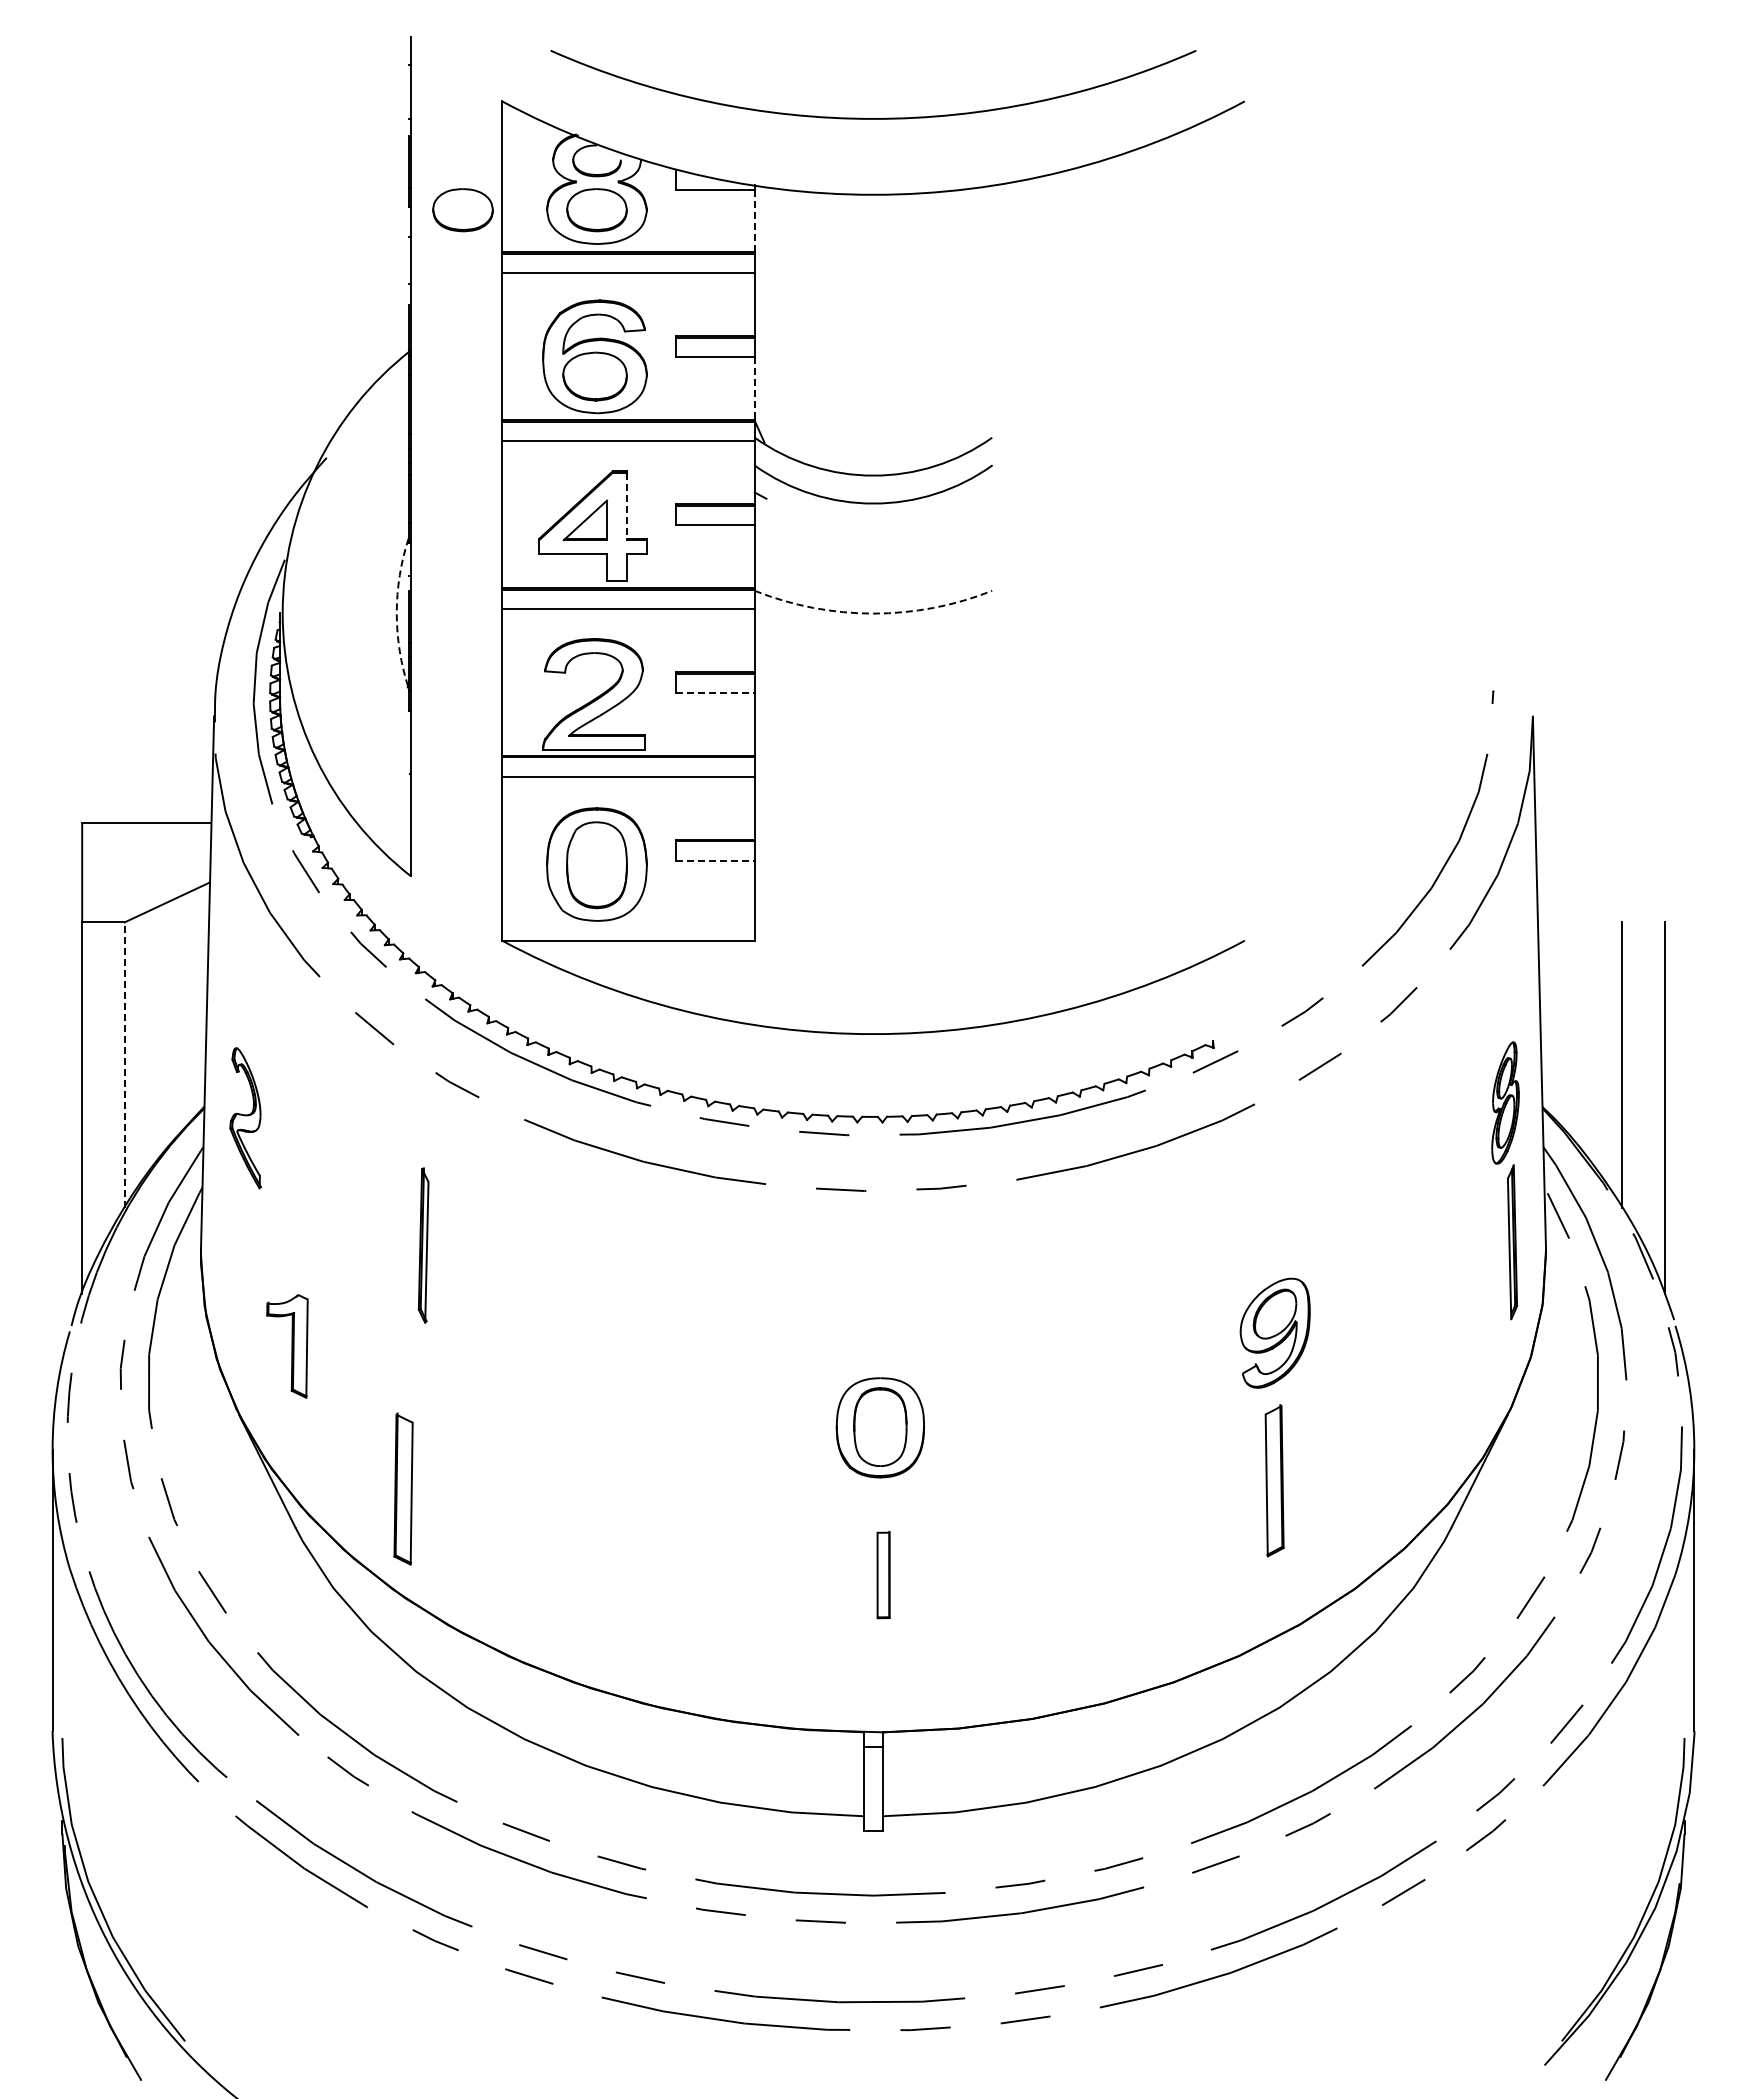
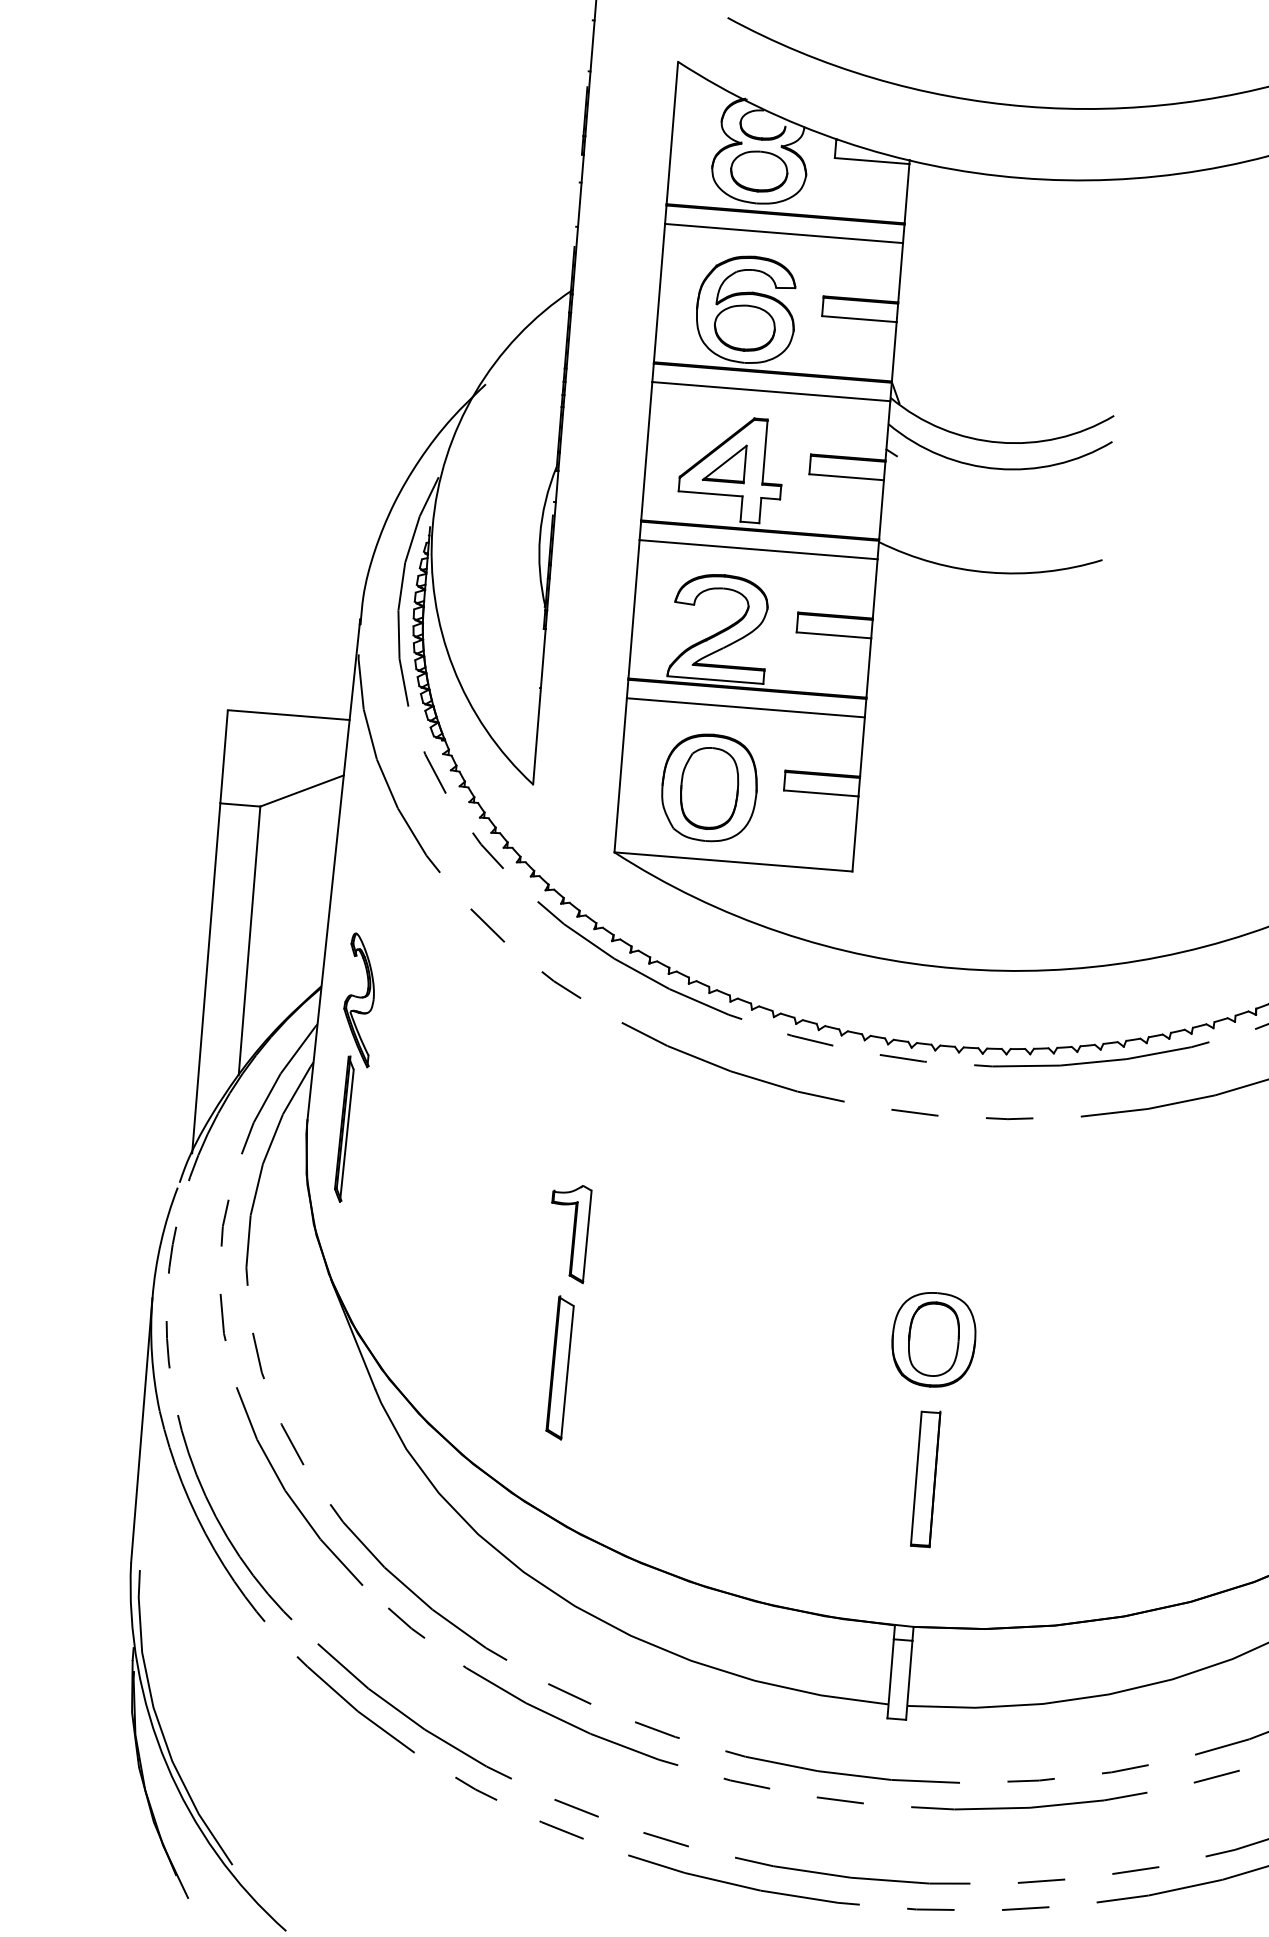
part: (462, 210) -> (632, 161), removed
line: (754, 221) -> (906, 194), dashed -> solid
line: (754, 389) -> (893, 352), dashed -> solid
line: (626, 506) -> (764, 452), dashed -> solid
arc: (396, 613) -> (539, 536), dashed -> solid
arc: (873, 613) -> (989, 572), dashed -> solid
line: (715, 693) -> (834, 635), dashed -> solid
line: (715, 860) -> (821, 793), dashed -> solid
line: (124, 1064) -> (249, 940), dashed -> solid
part: (423, 1245) -> (344, 1129), moved
part: (287, 1346) -> (569, 1233), moved
part: (403, 1488) -> (560, 1367), moved
part: (883, 1574) -> (925, 1478), size x1.67

